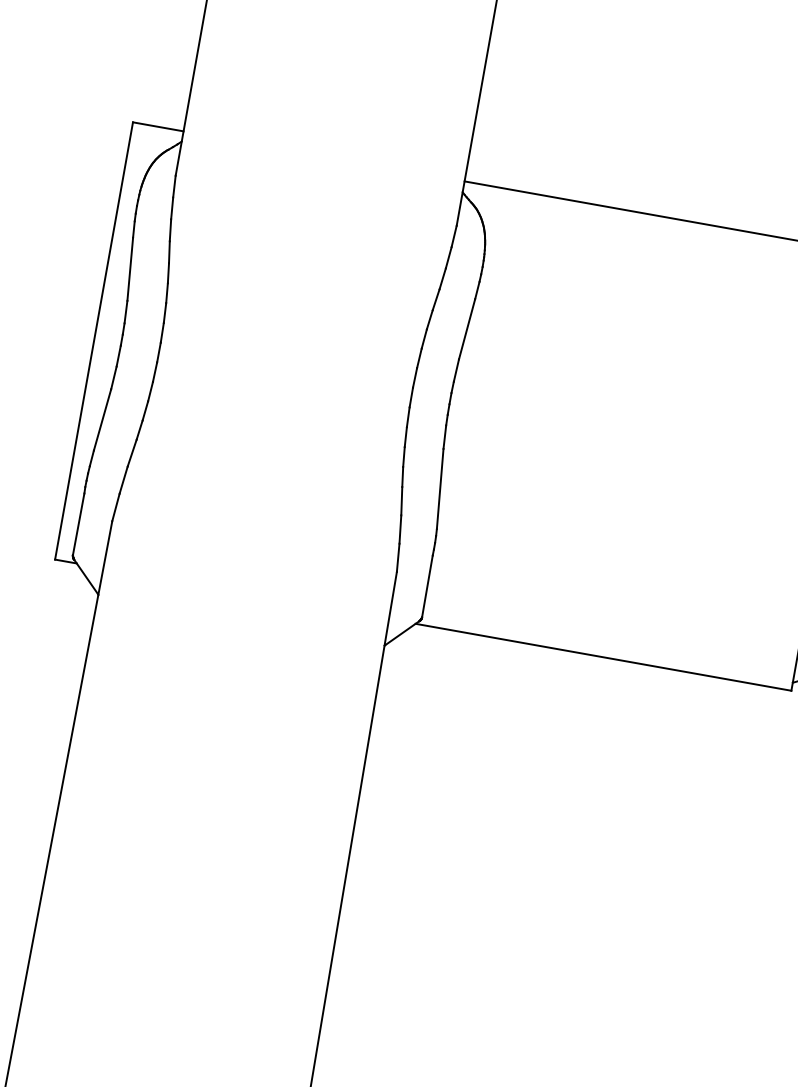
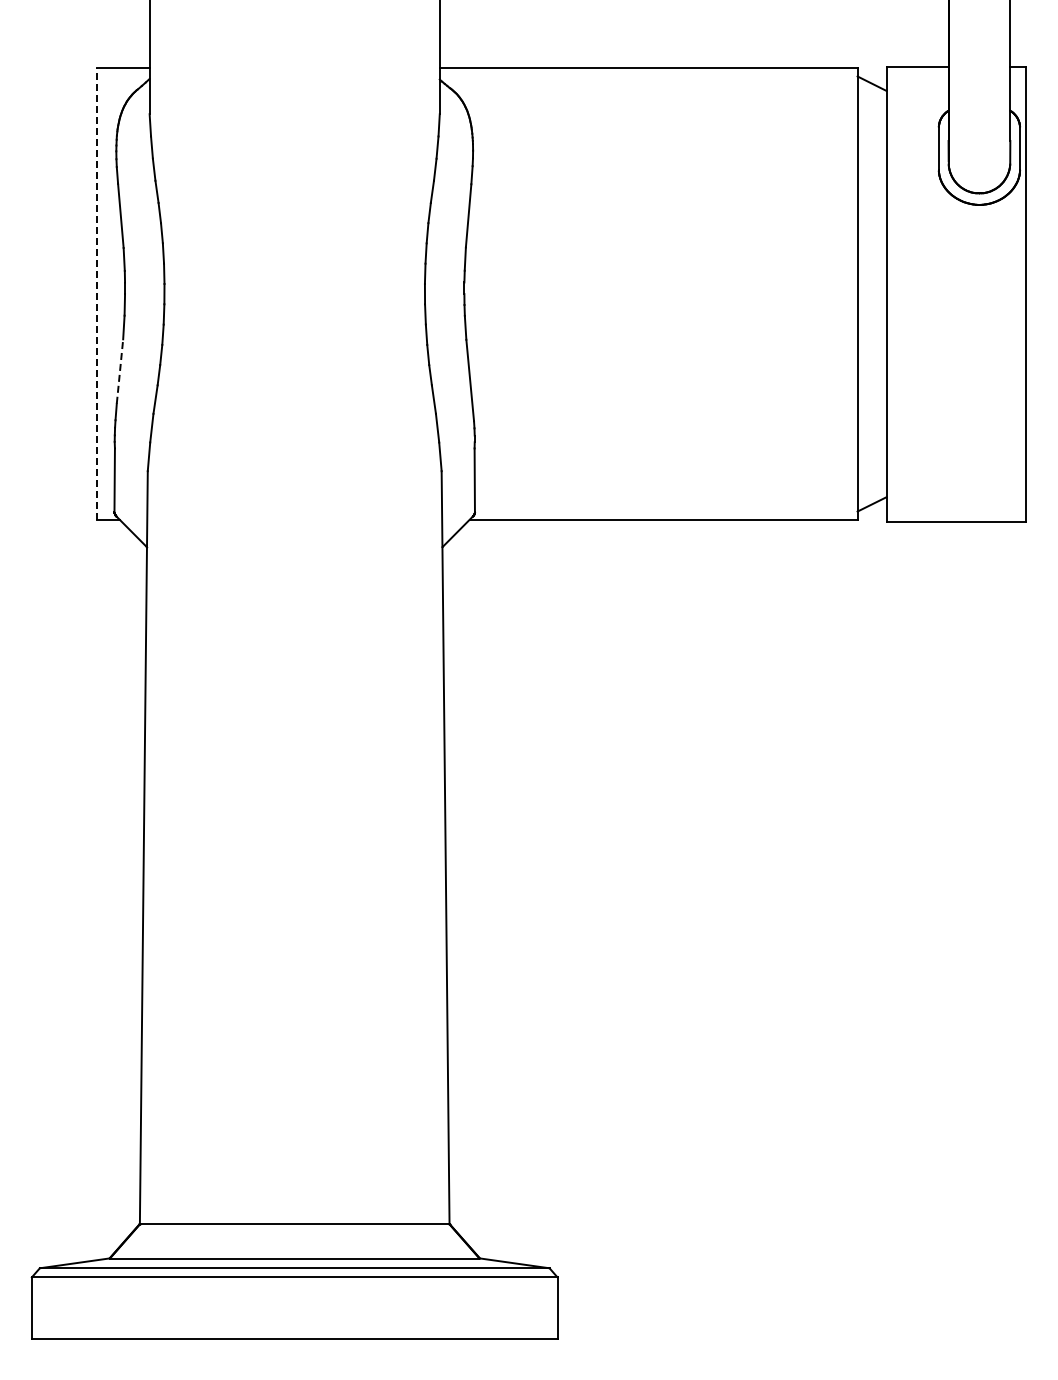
line: (94, 341) -> (97, 294), solid -> dashed
line: (103, 419) -> (120, 371), solid -> dashed

